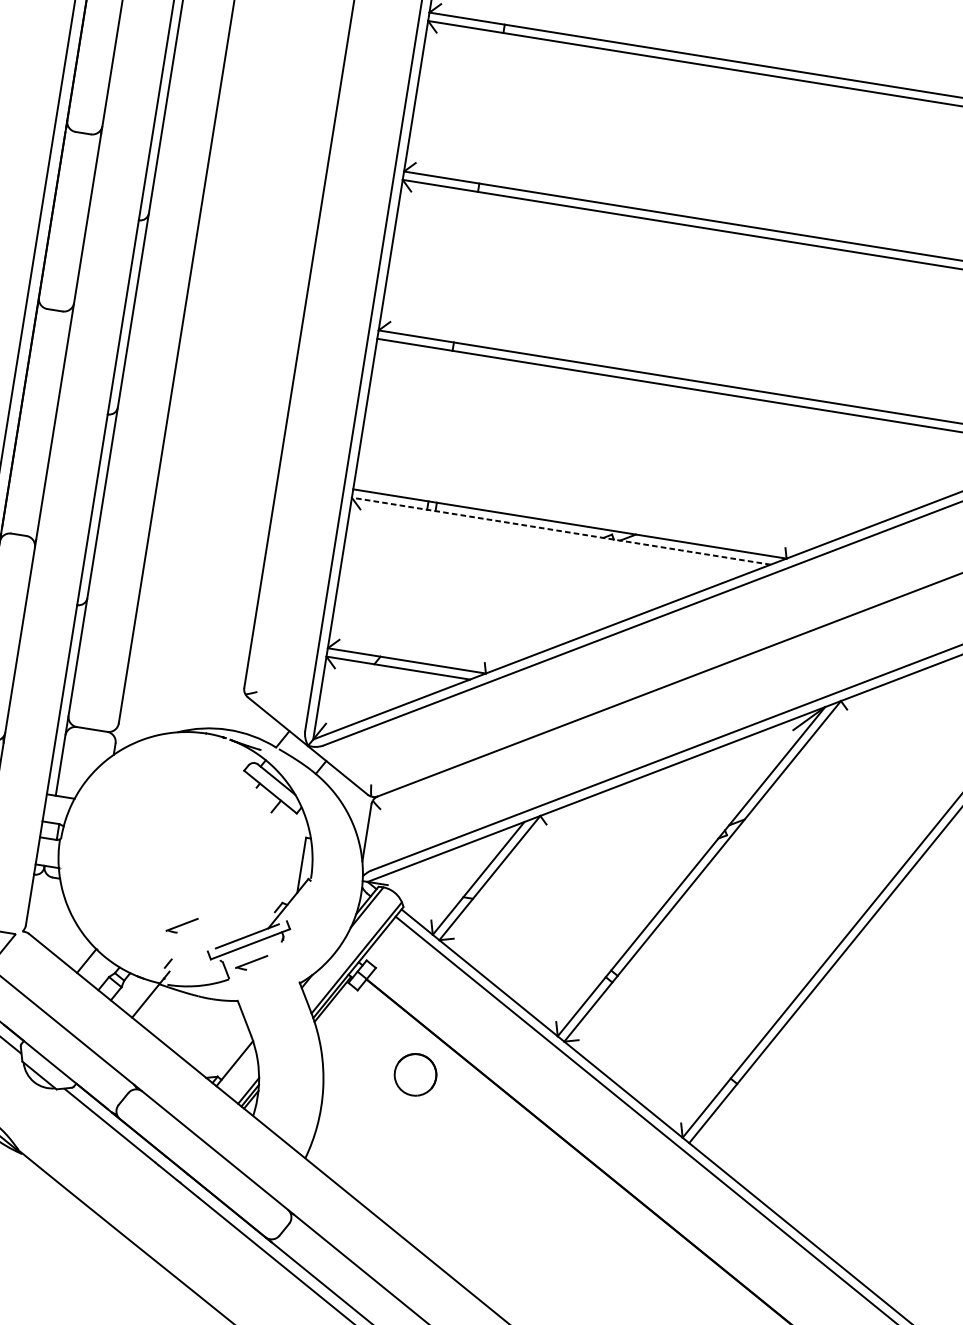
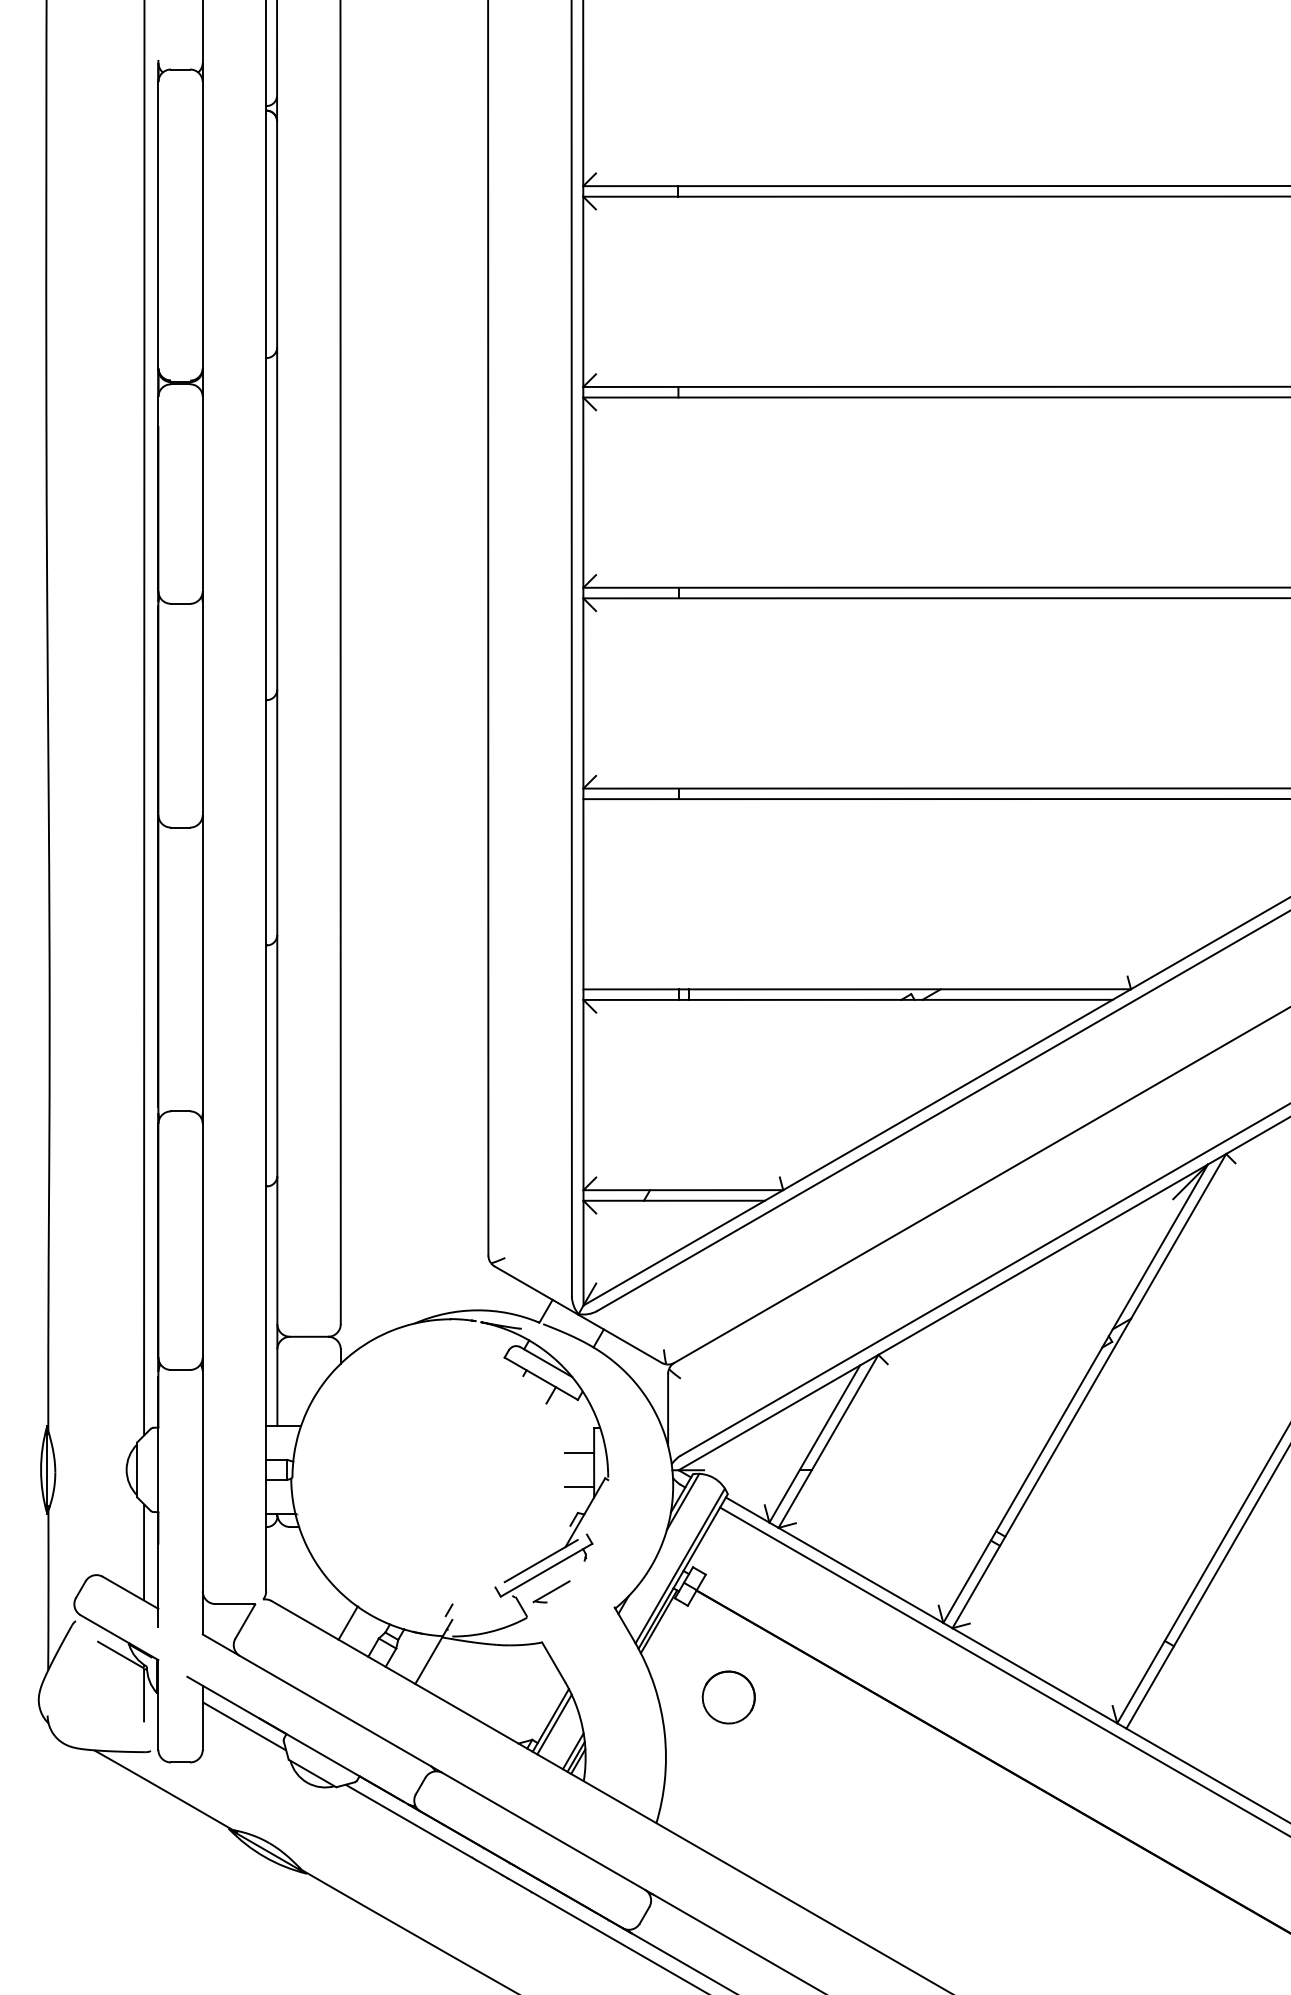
line: (561, 530) -> (848, 999), dashed -> solid
line: (291, 856) -> (579, 1453), added
line: (286, 883) -> (579, 1487), added
part: (182, 924) -> (458, 1559), removed
line: (237, 1067) -> (554, 1724), added
part: (415, 1074) -> (728, 1697), moved

